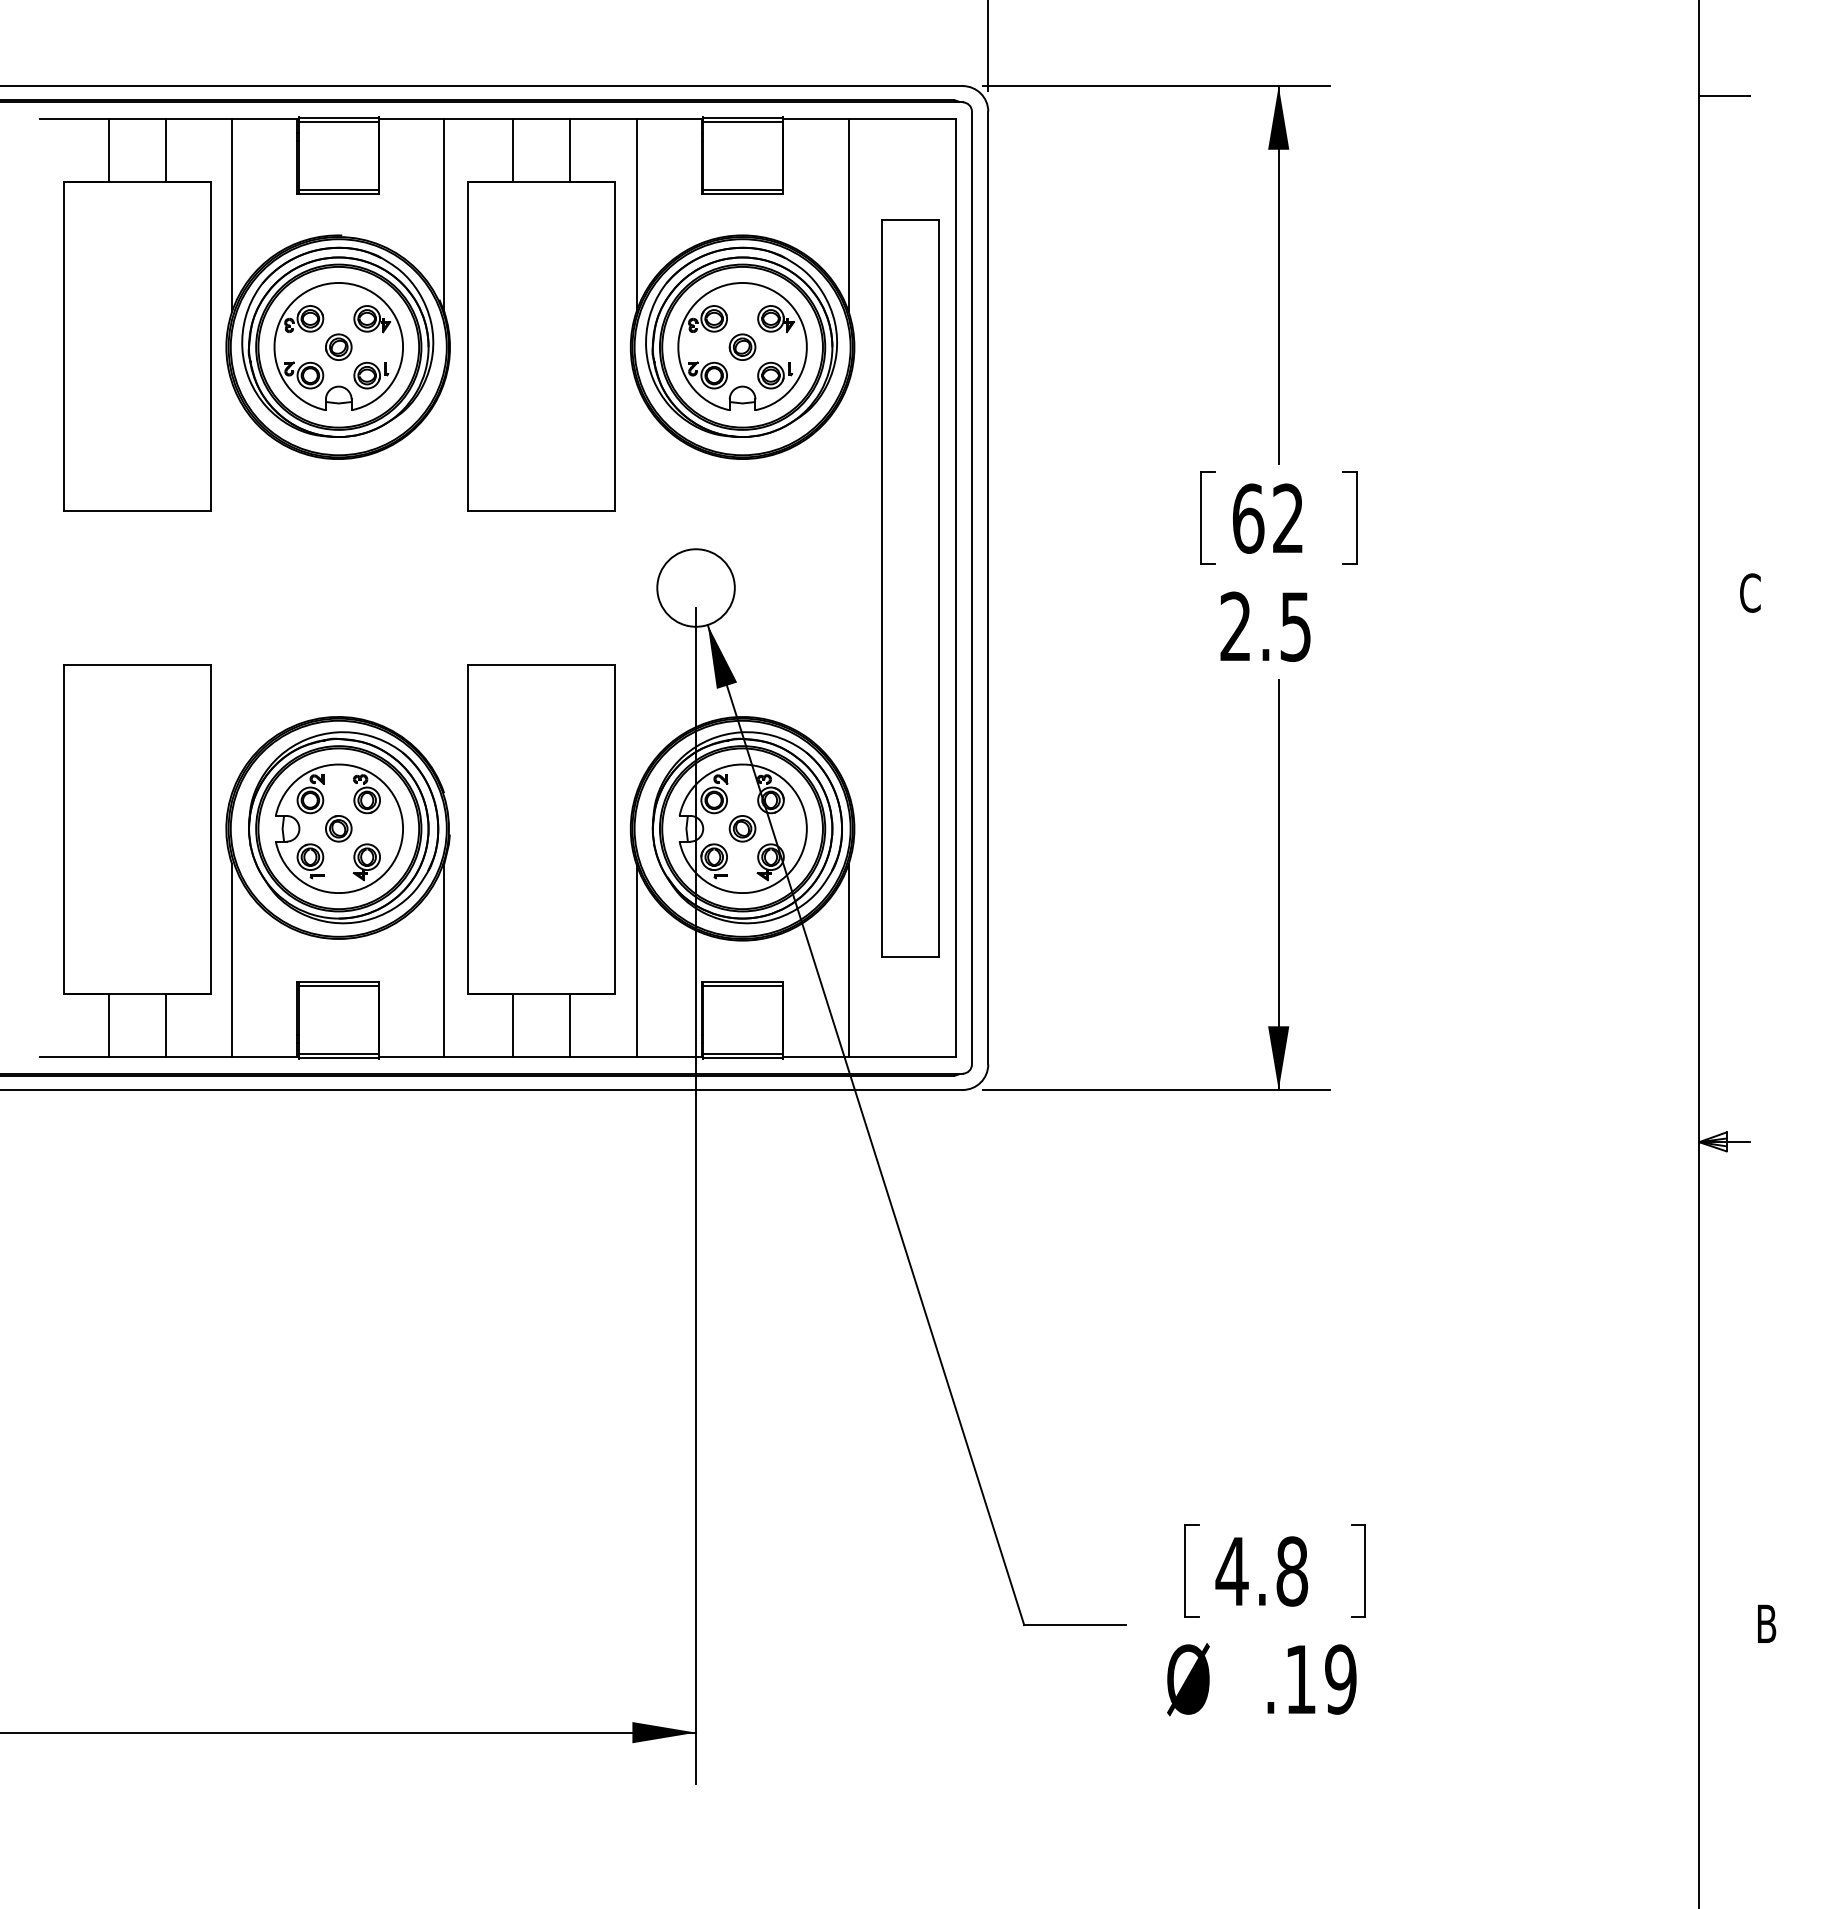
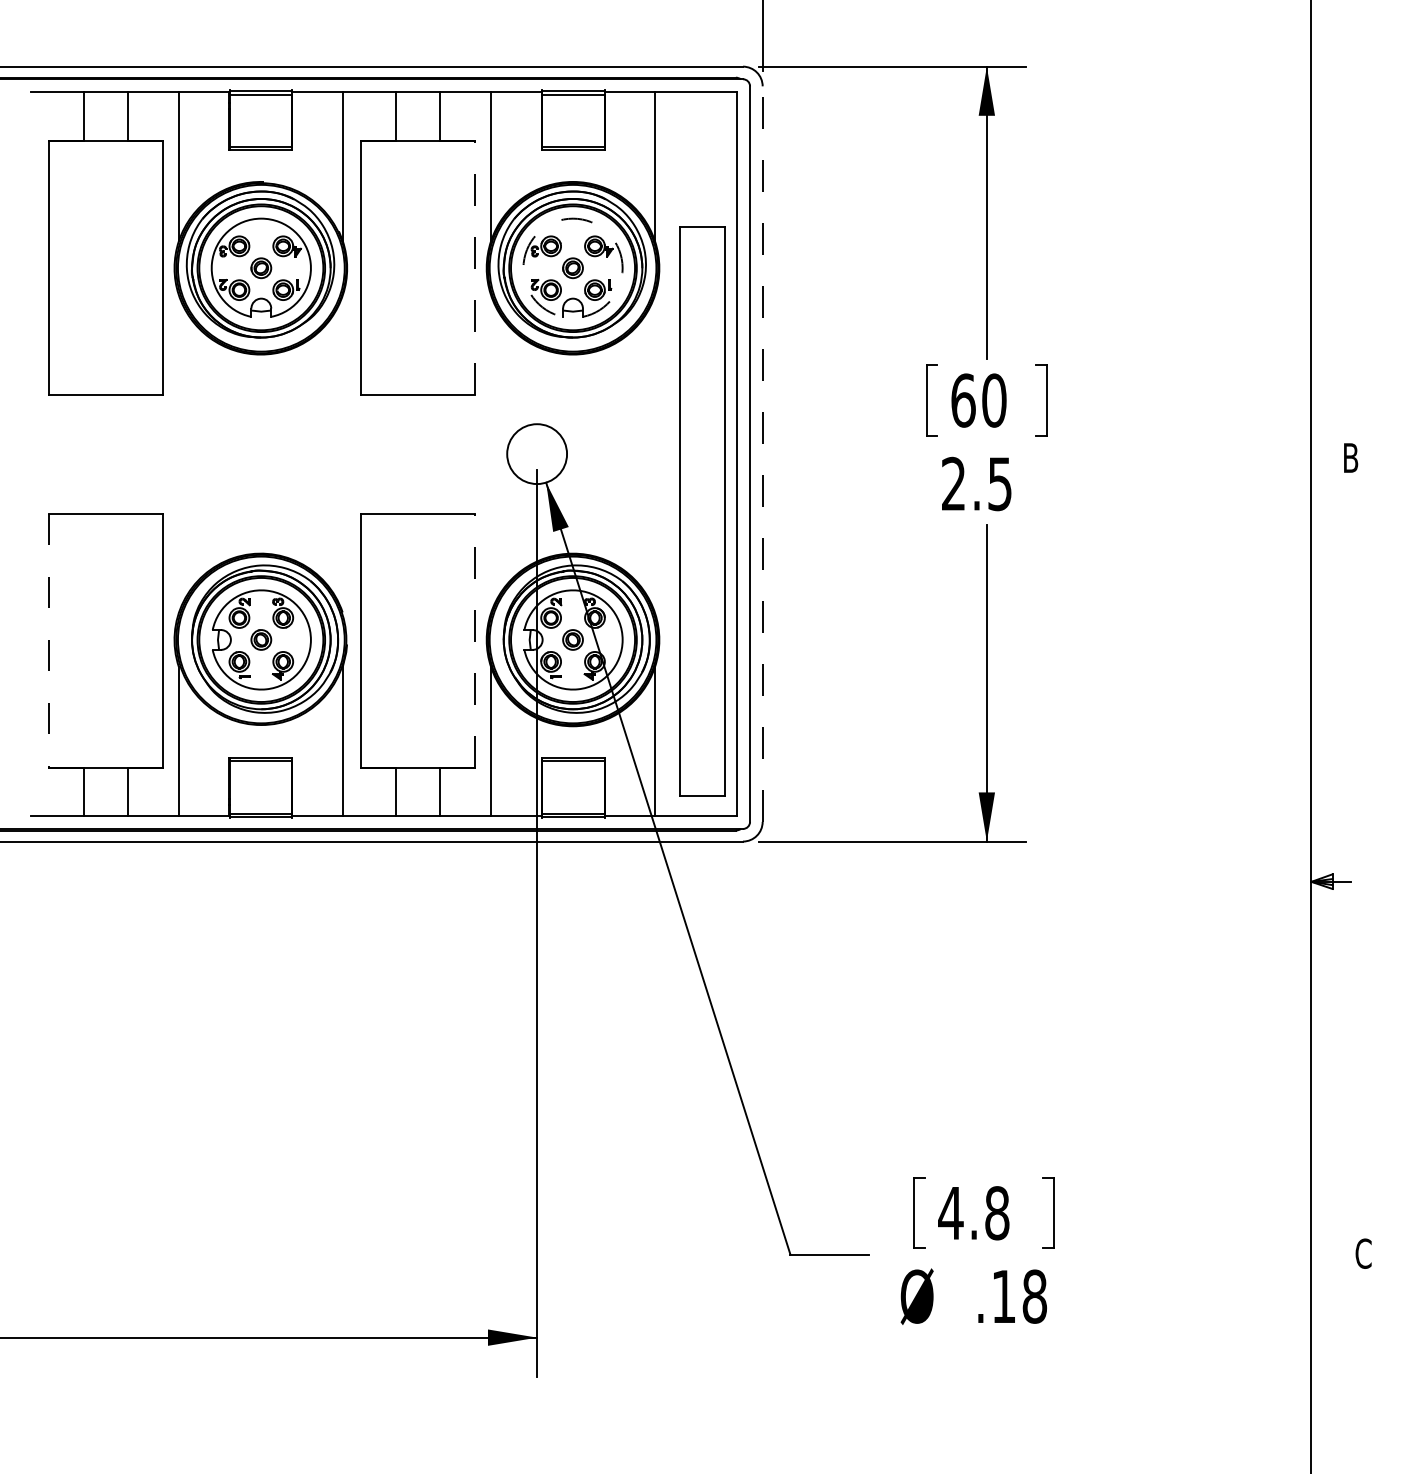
line: (1724, 96) -> (1330, 74), removed
arc: (742, 282) -> (572, 218), solid -> dashed
line: (615, 345) -> (474, 266), solid -> dashed
text: (1288, 518) -> (994, 400), 62 -> 60
line: (988, 587) -> (762, 453), solid -> dashed
part: (910, 588) -> (702, 511), moved
text: (1750, 592) -> (1351, 457), C -> B
line: (615, 829) -> (474, 640), solid -> dashed
line: (63, 830) -> (48, 641), solid -> dashed
text: (1766, 1623) -> (1363, 1253), B -> C
text: (1340, 1679) -> (1034, 1296), .19 -> .18

